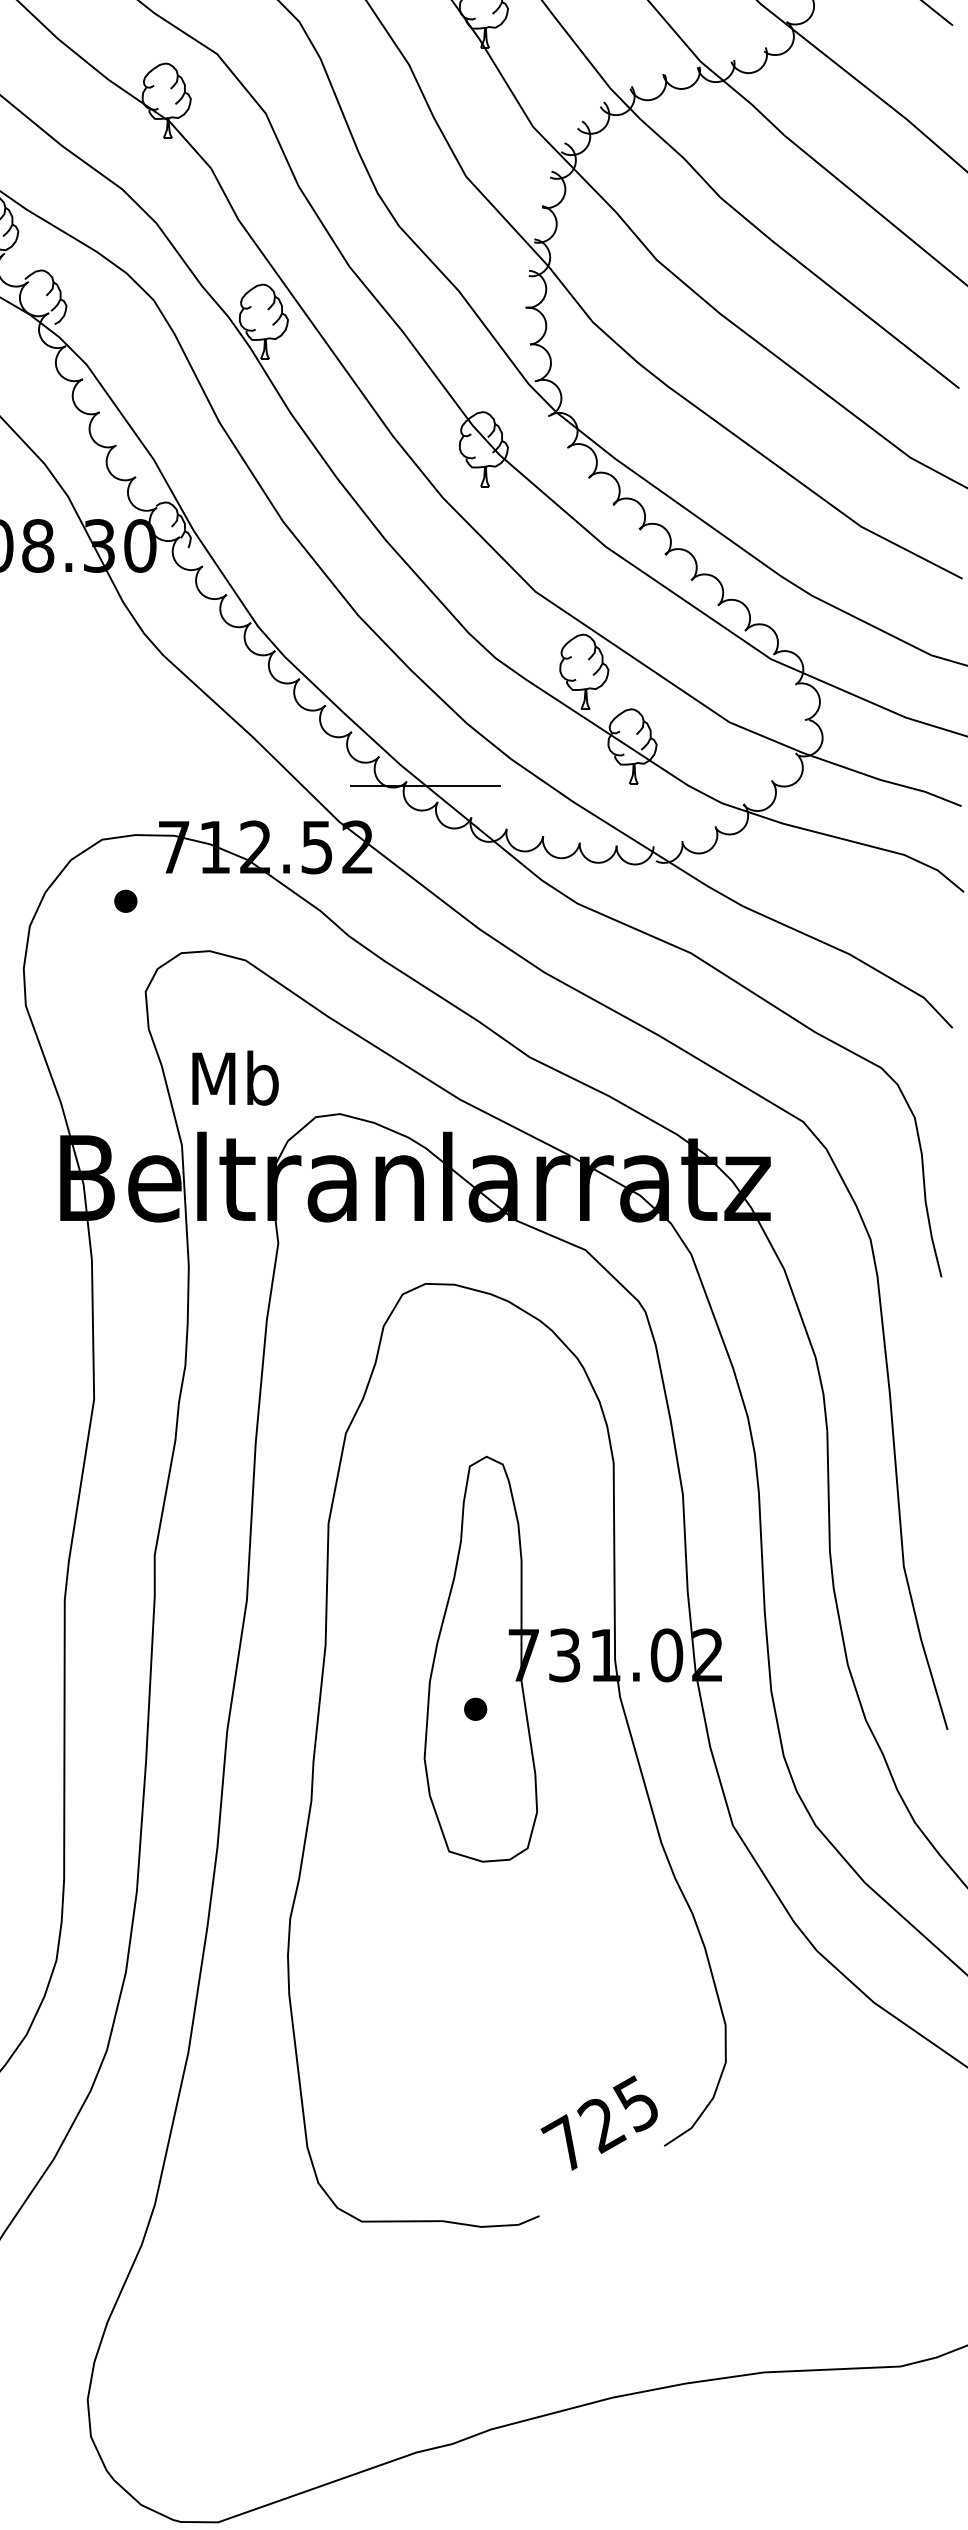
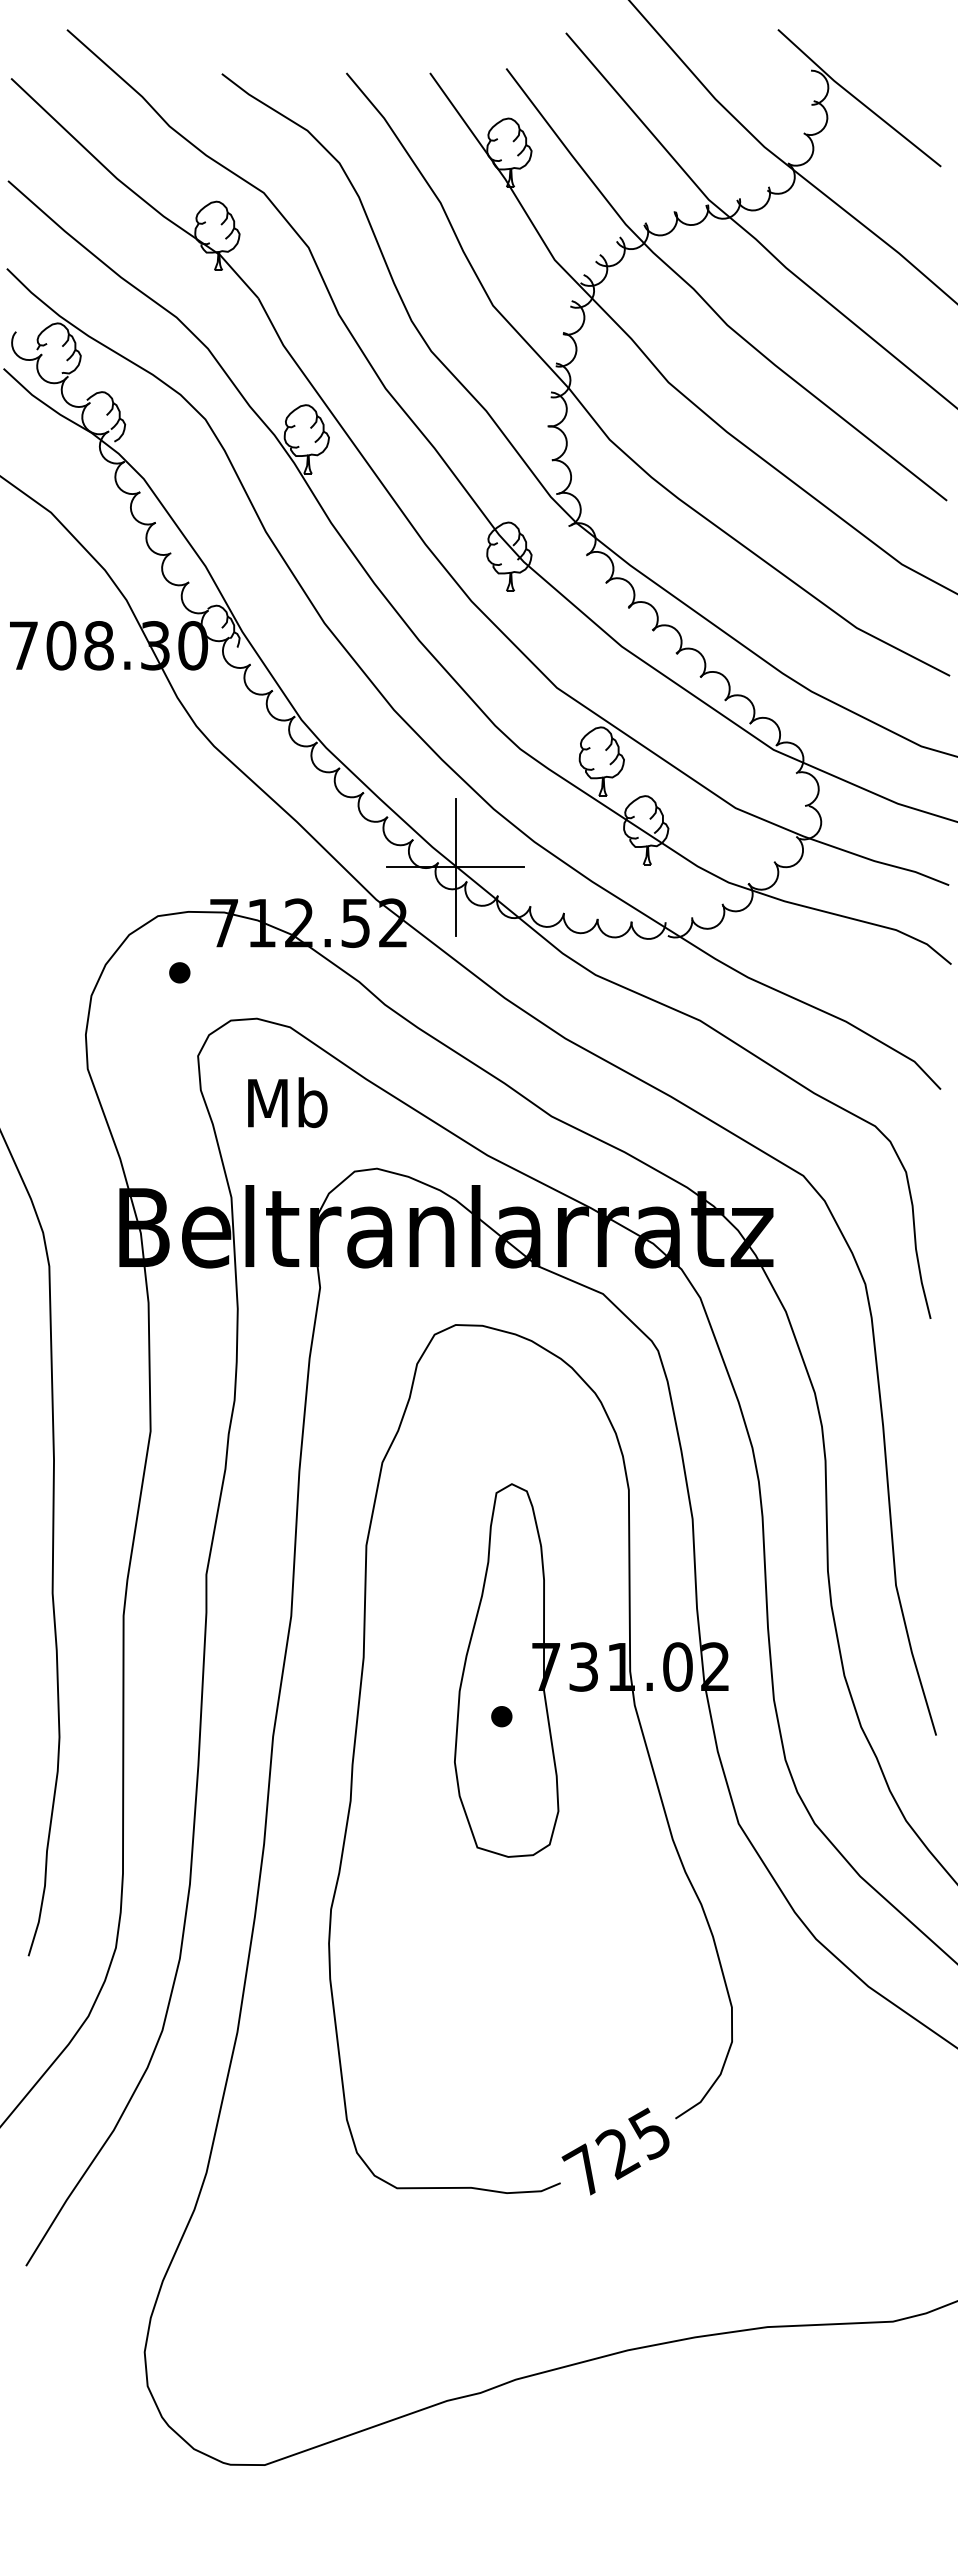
line: (425, 785) -> (455, 866), added
text: (235, 1078) -> (287, 1102), moved
text: (599, 2123) -> (615, 2151), moved

